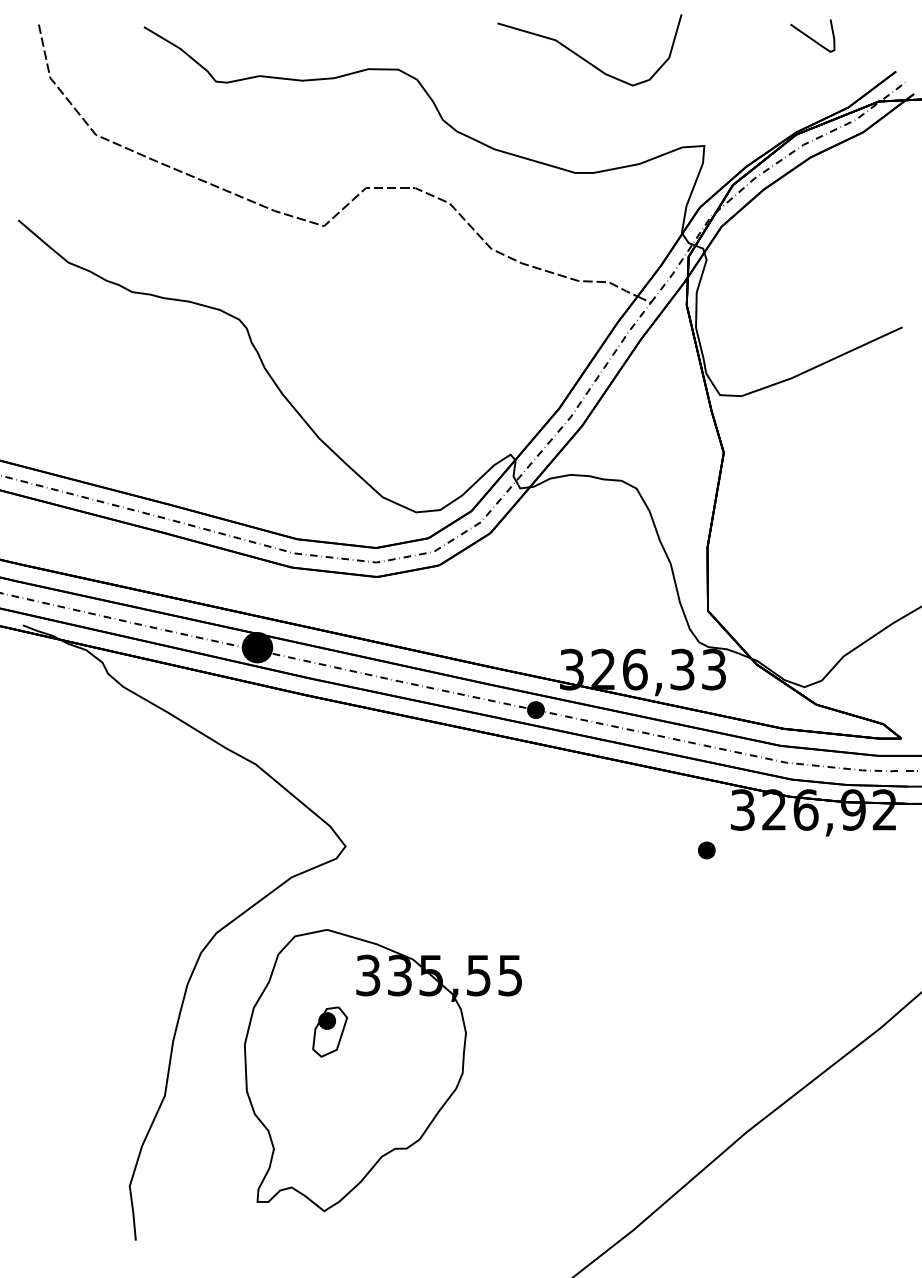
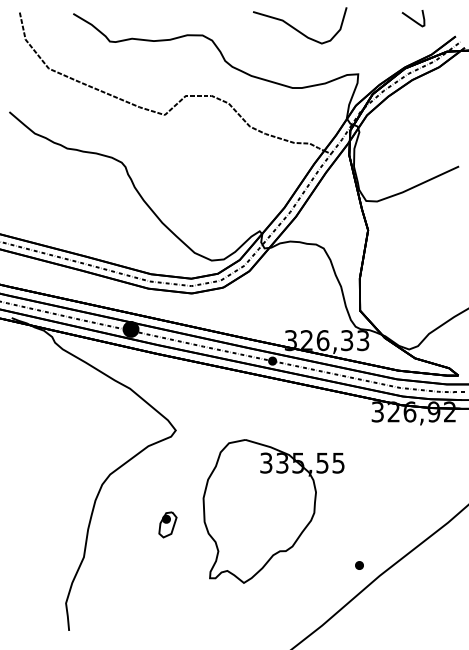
part: (706, 850) -> (359, 565), moved
part: (382, 1070) -> (273, 511), moved

